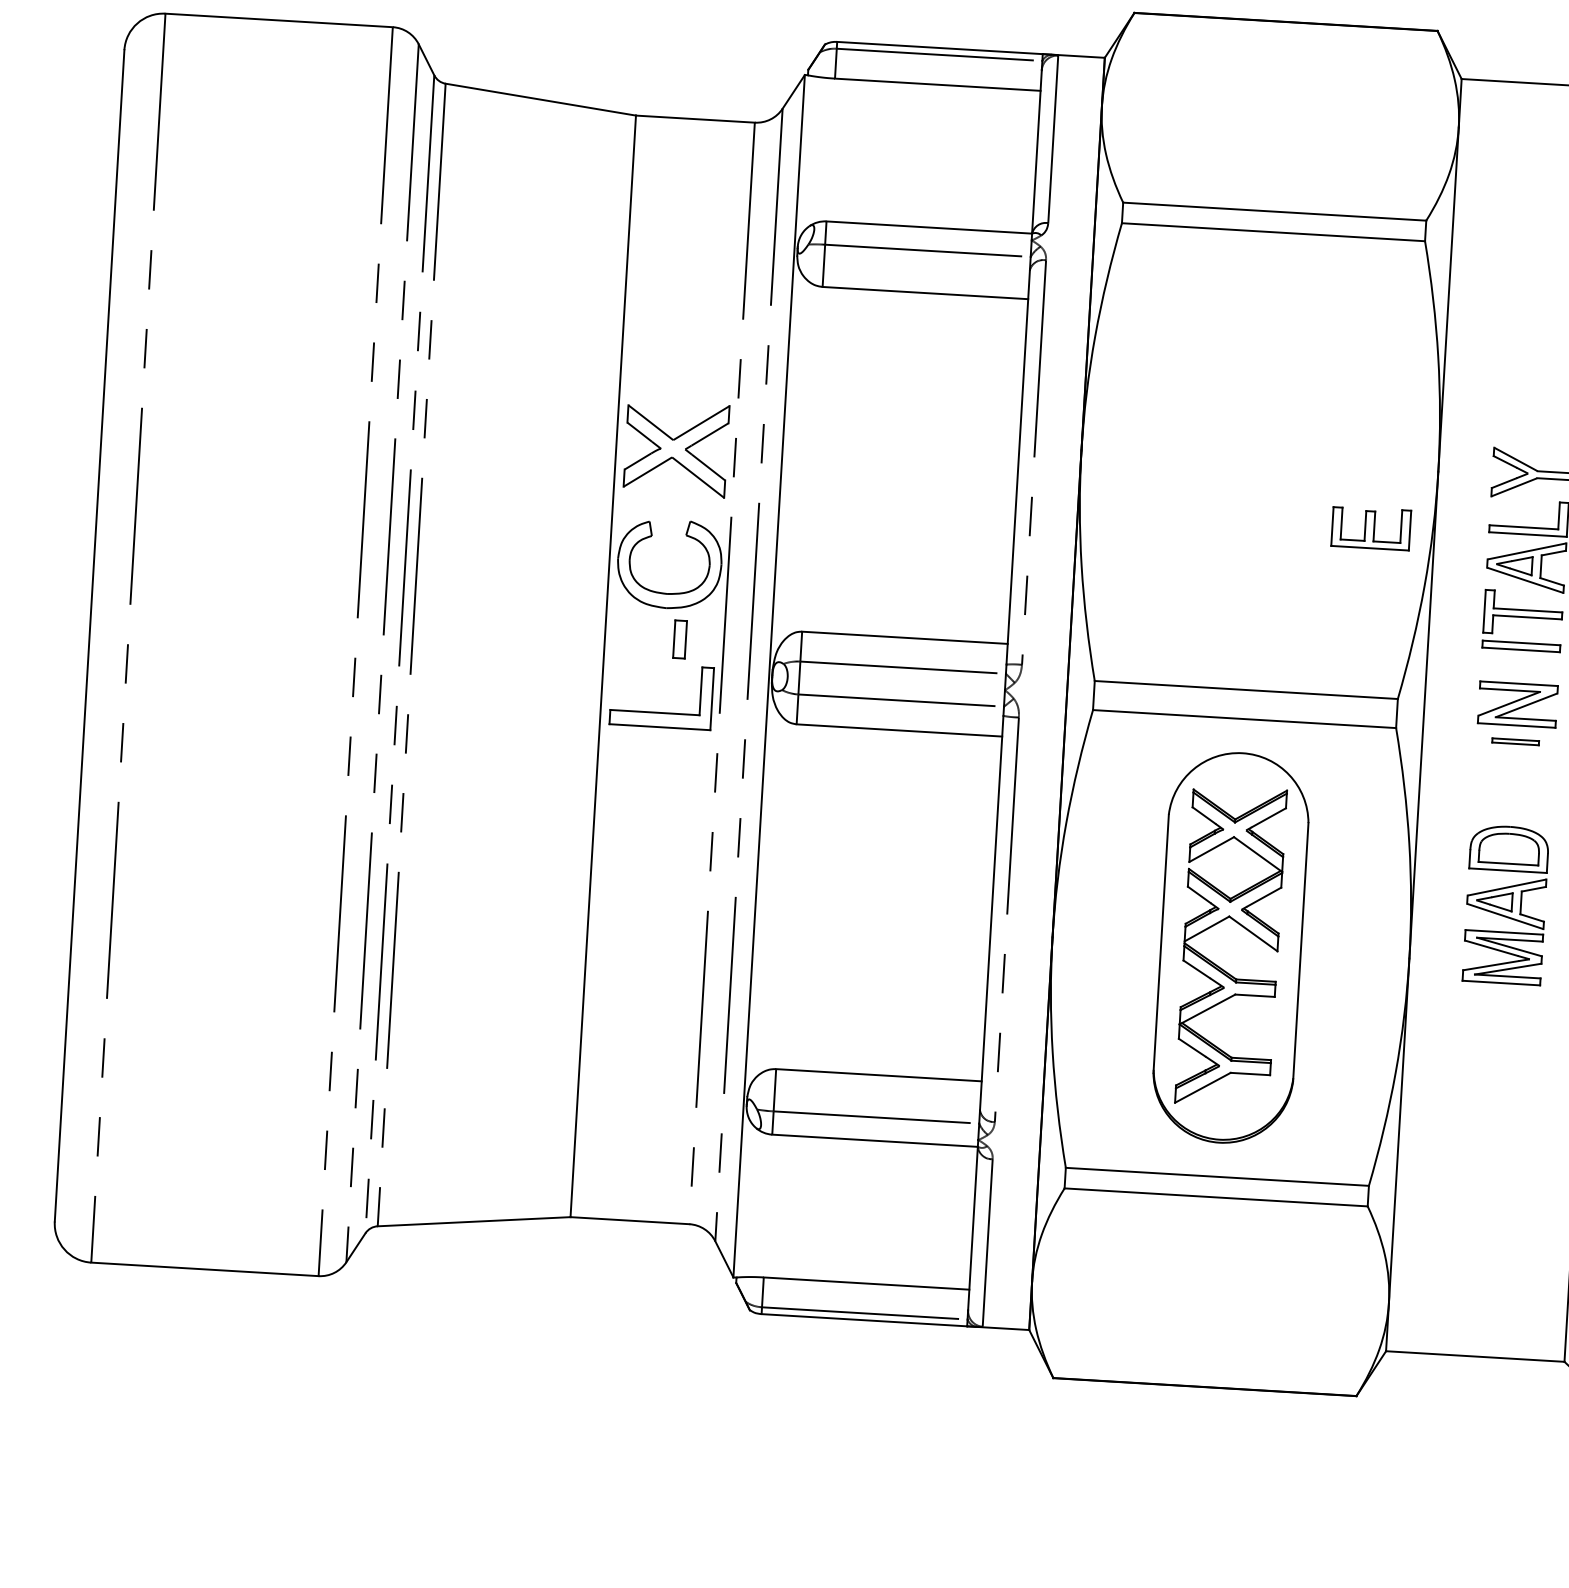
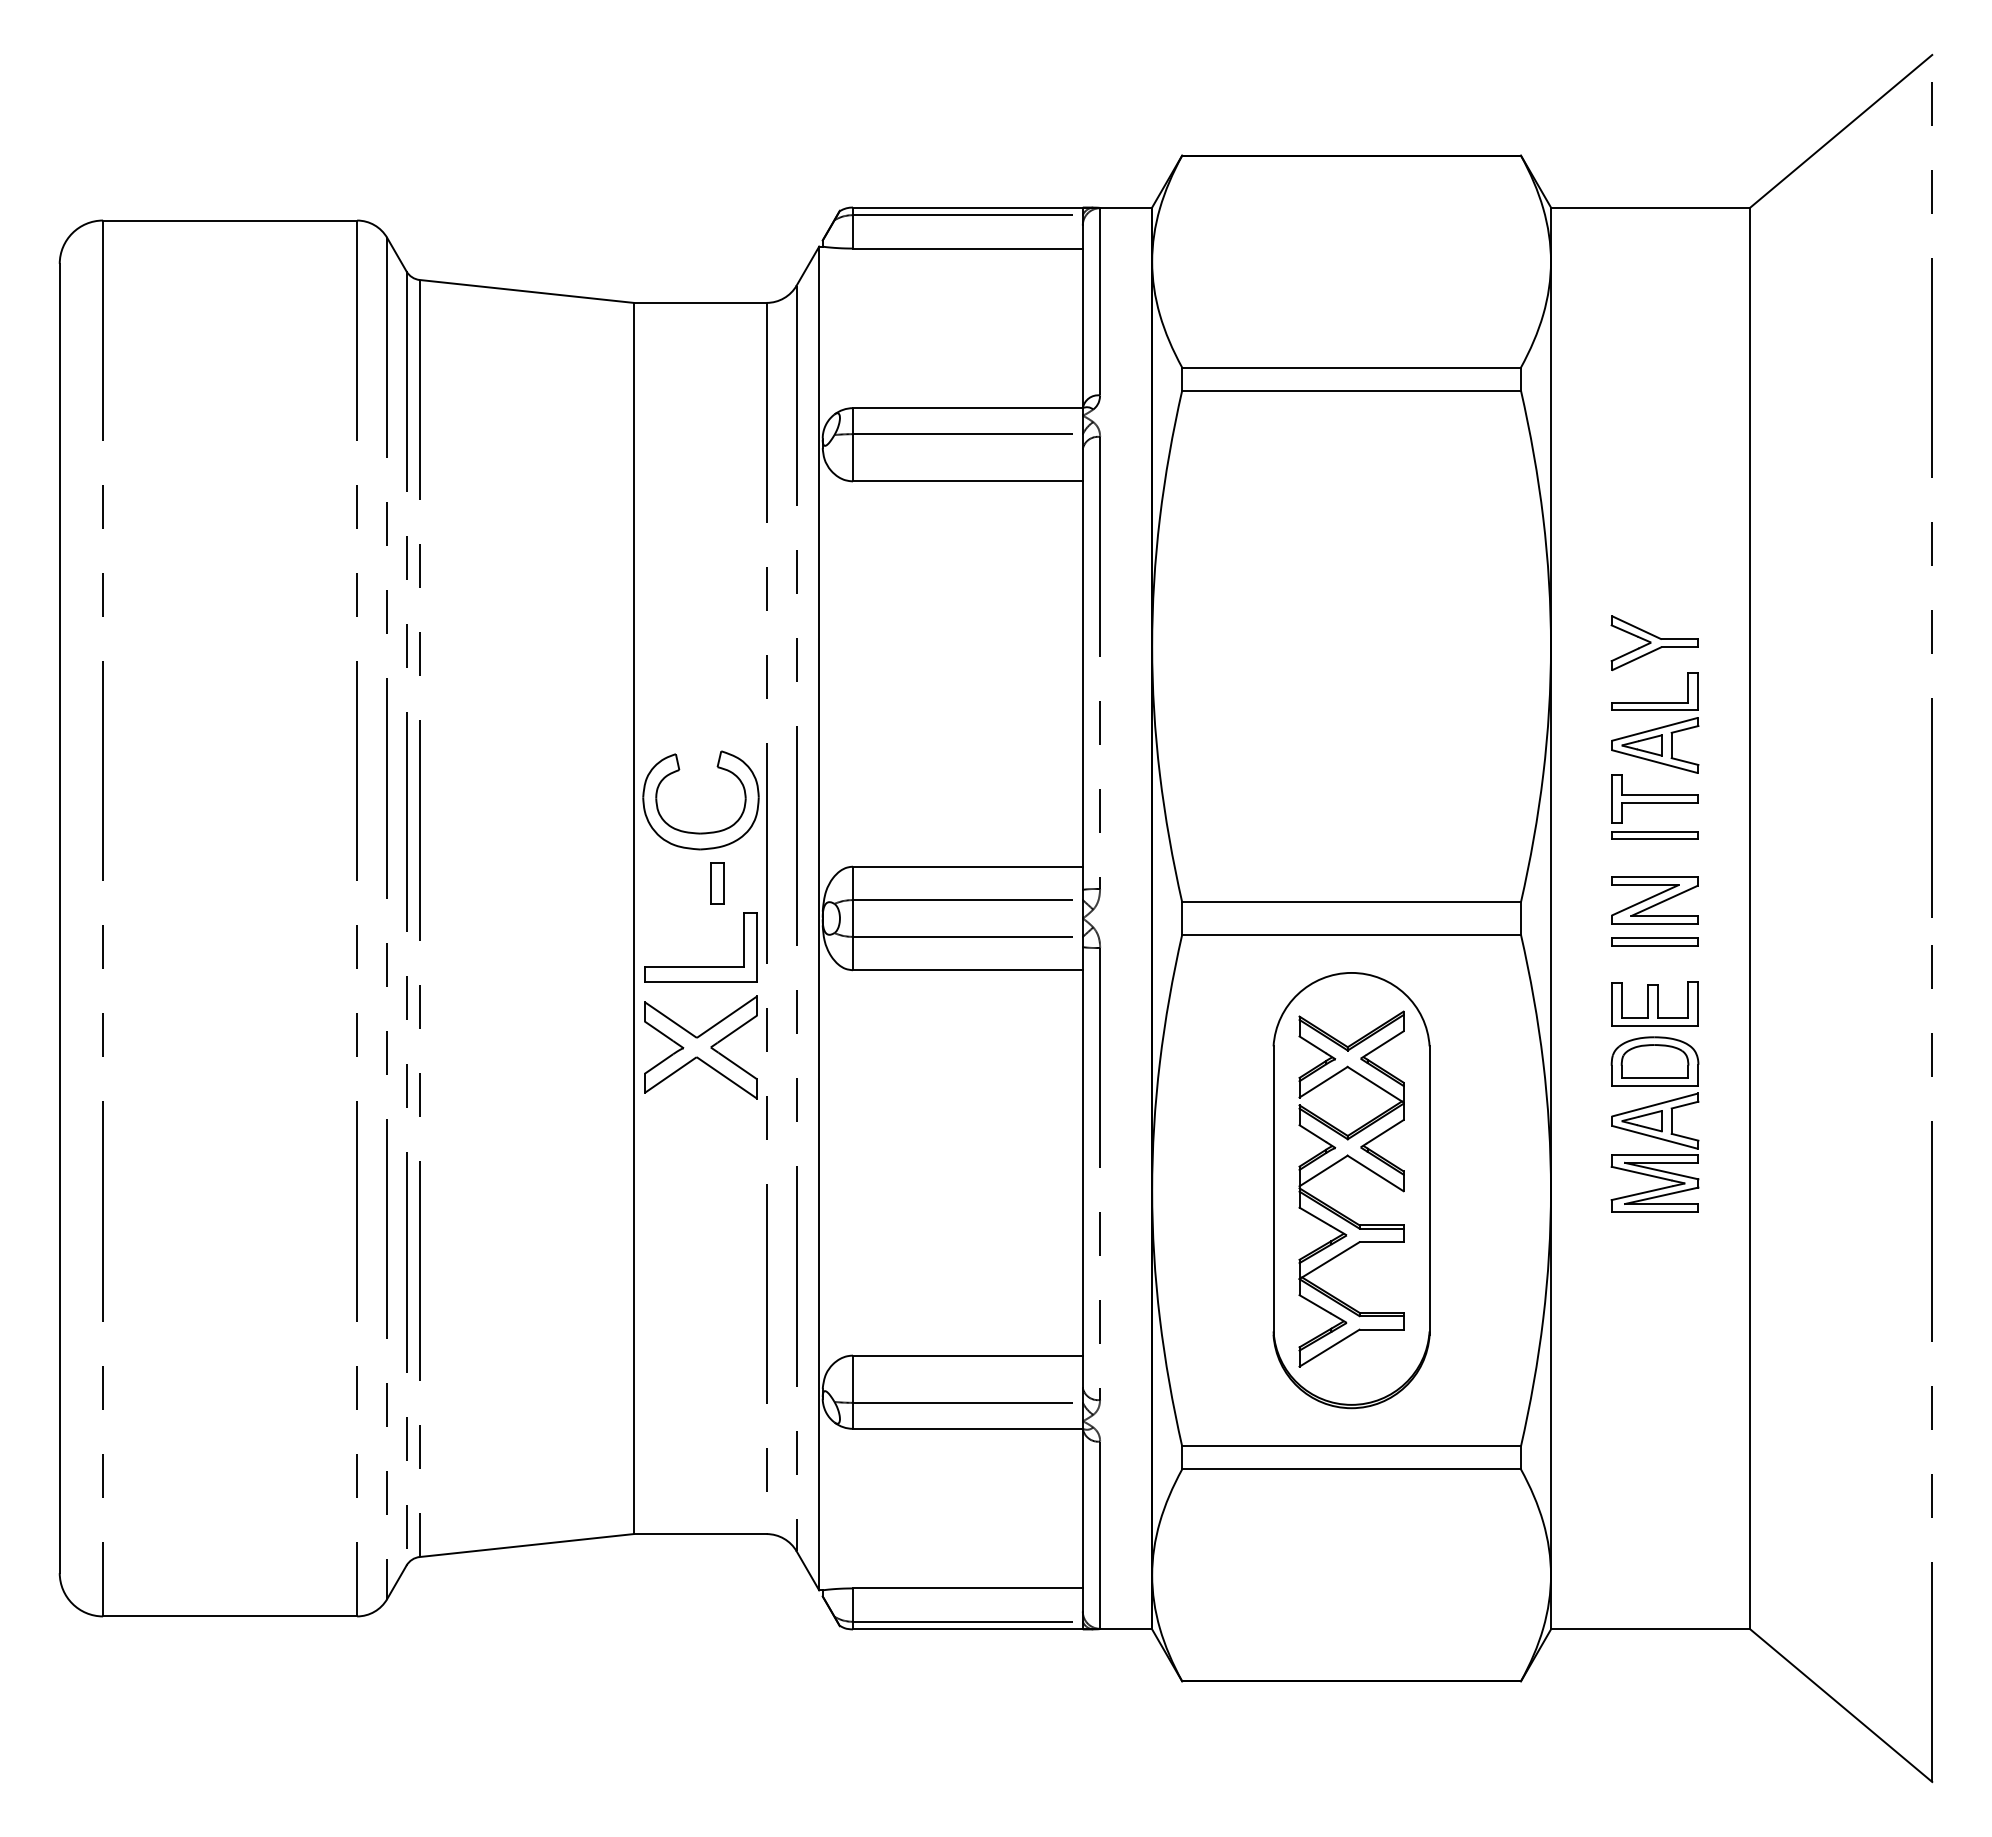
part: (676, 448) -> (700, 1047), moved
part: (1370, 527) -> (1654, 1003), moved
part: (1515, 741) -> (1654, 941), size x1.67

